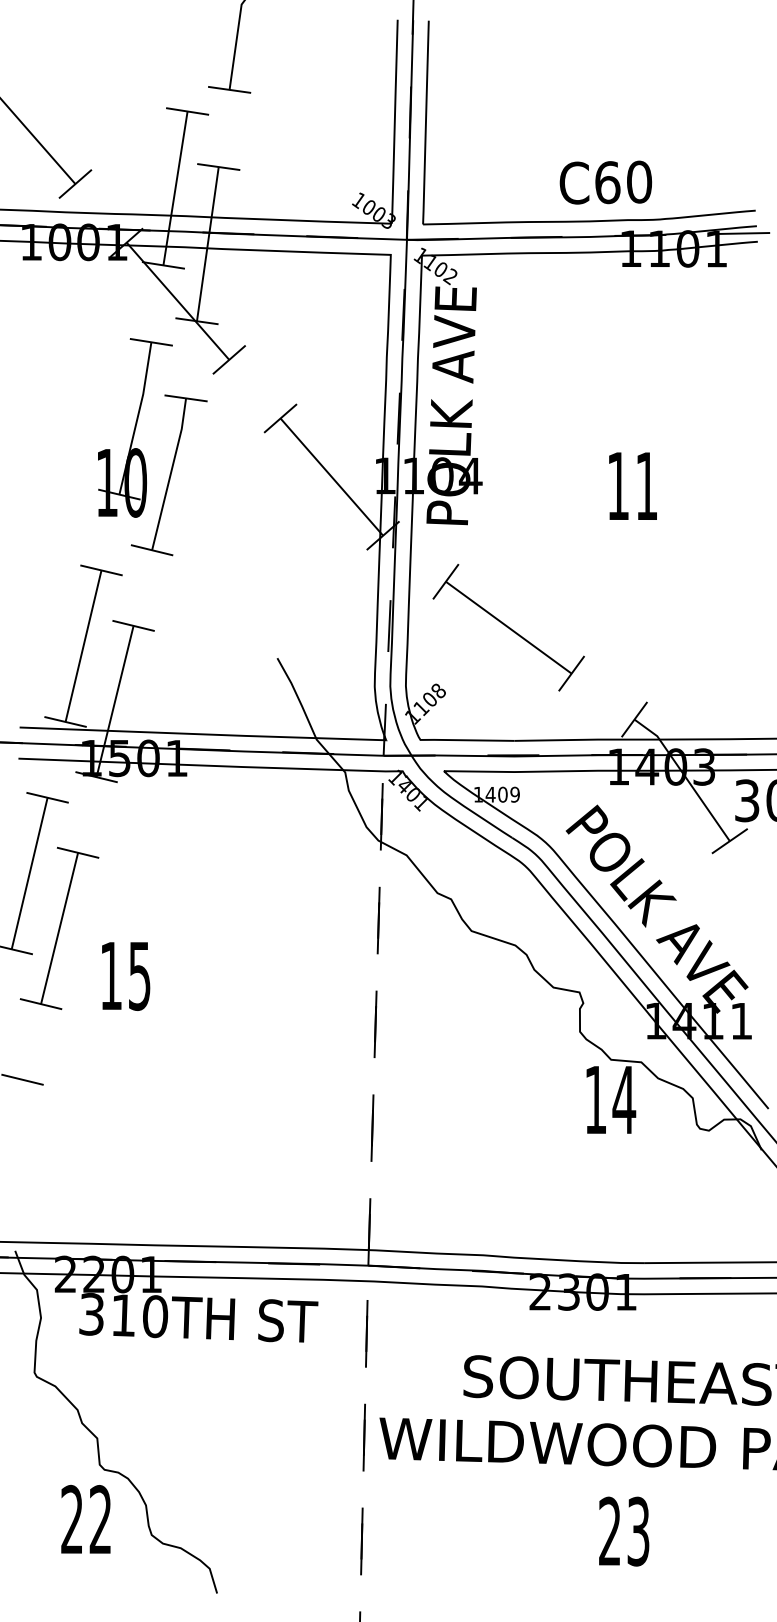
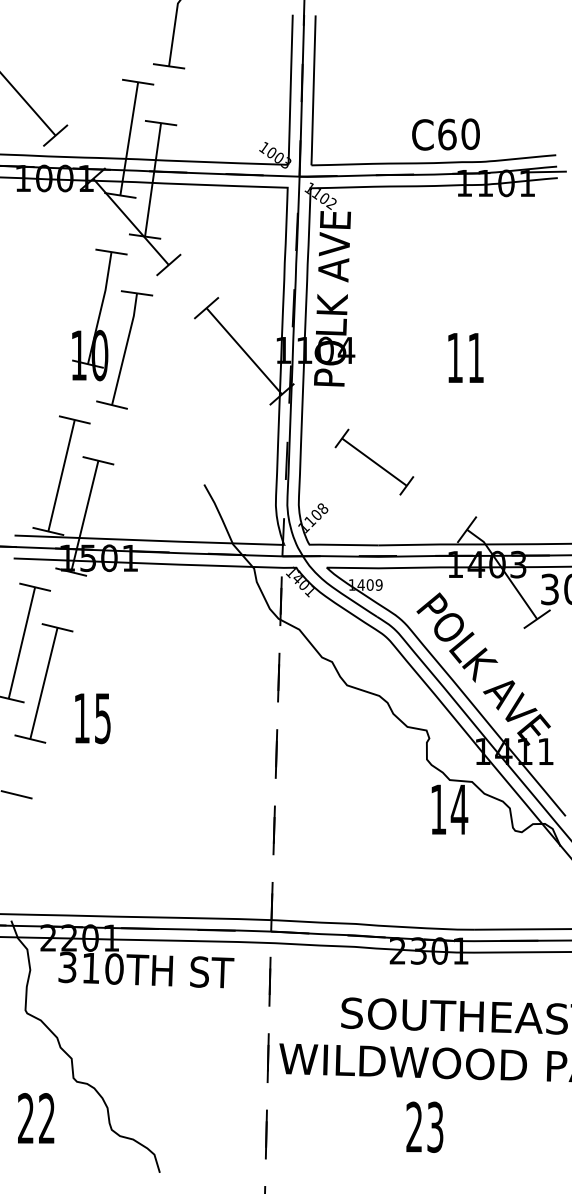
part: (508, 627) -> (374, 461), size x0.7
text: (85, 1518) -> (35, 1117), moved
text: (624, 1531) -> (425, 1127), moved

